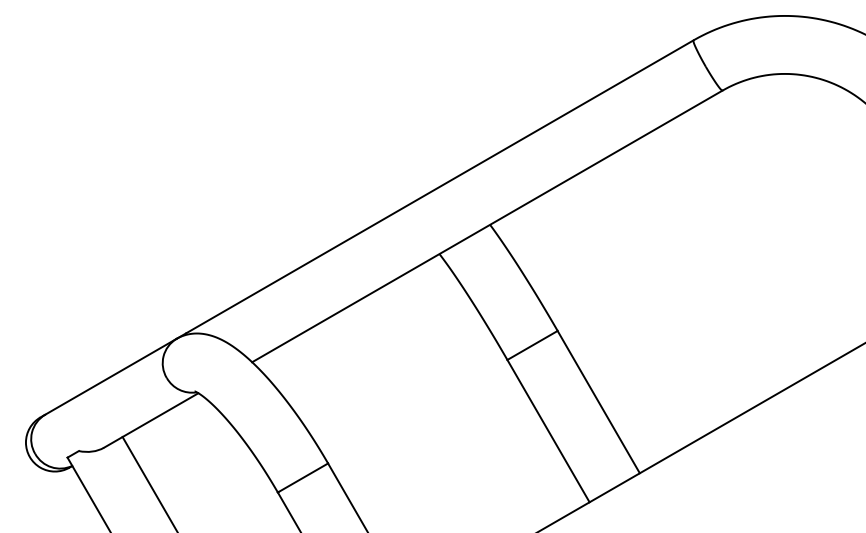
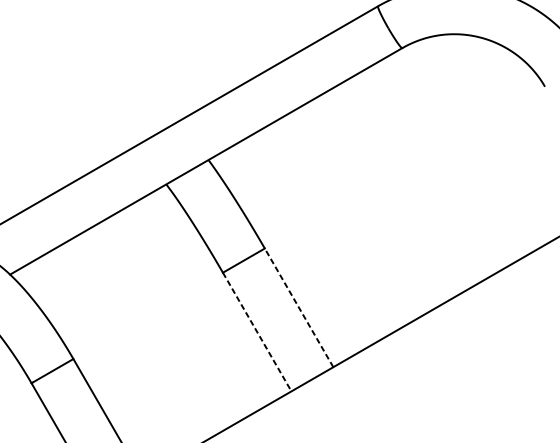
line: (598, 401) -> (298, 307), solid -> dashed
line: (548, 431) -> (257, 332), solid -> dashed

